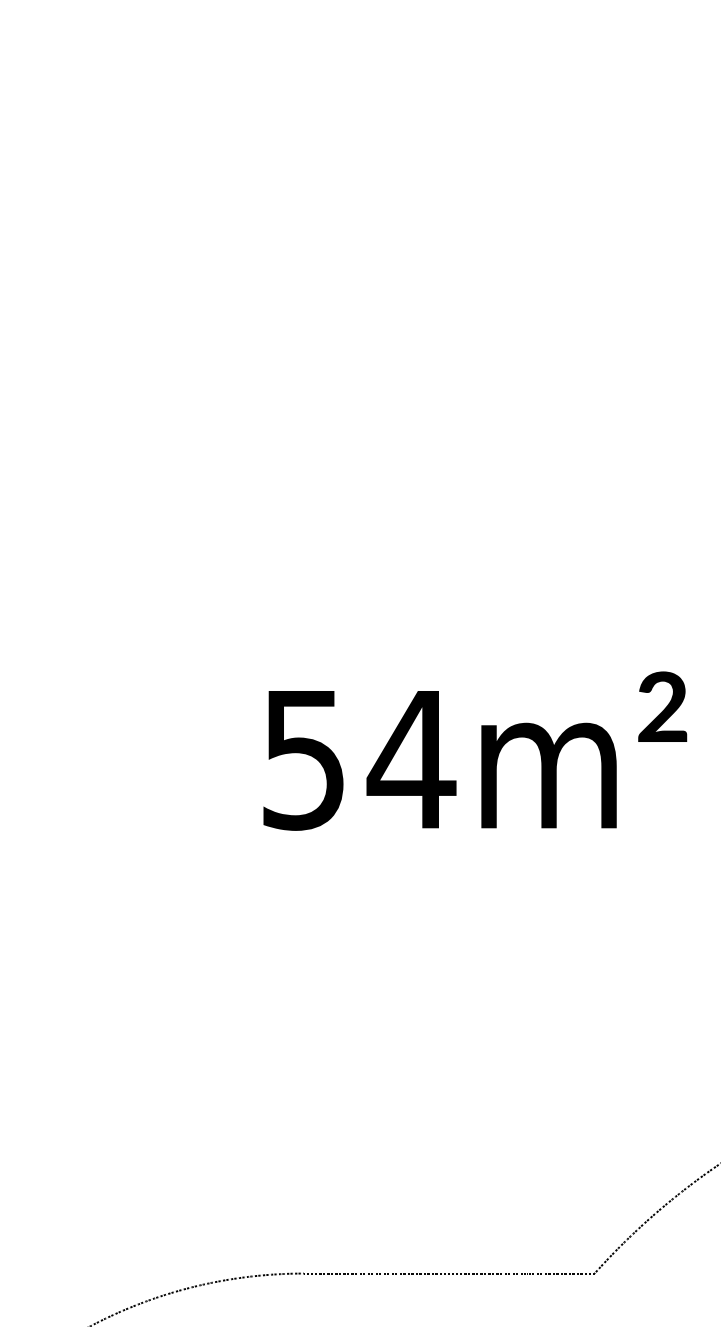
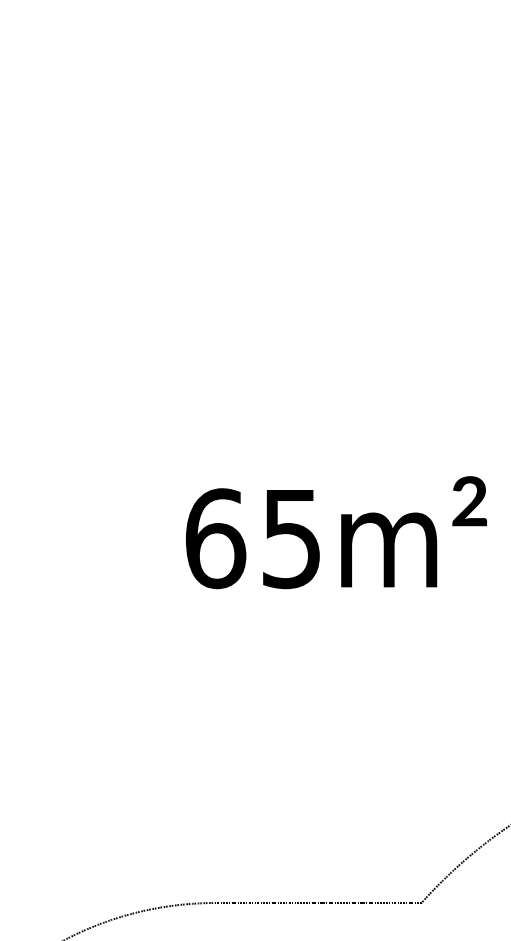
text: (359, 759) -> (254, 538), 54m -> 65m

